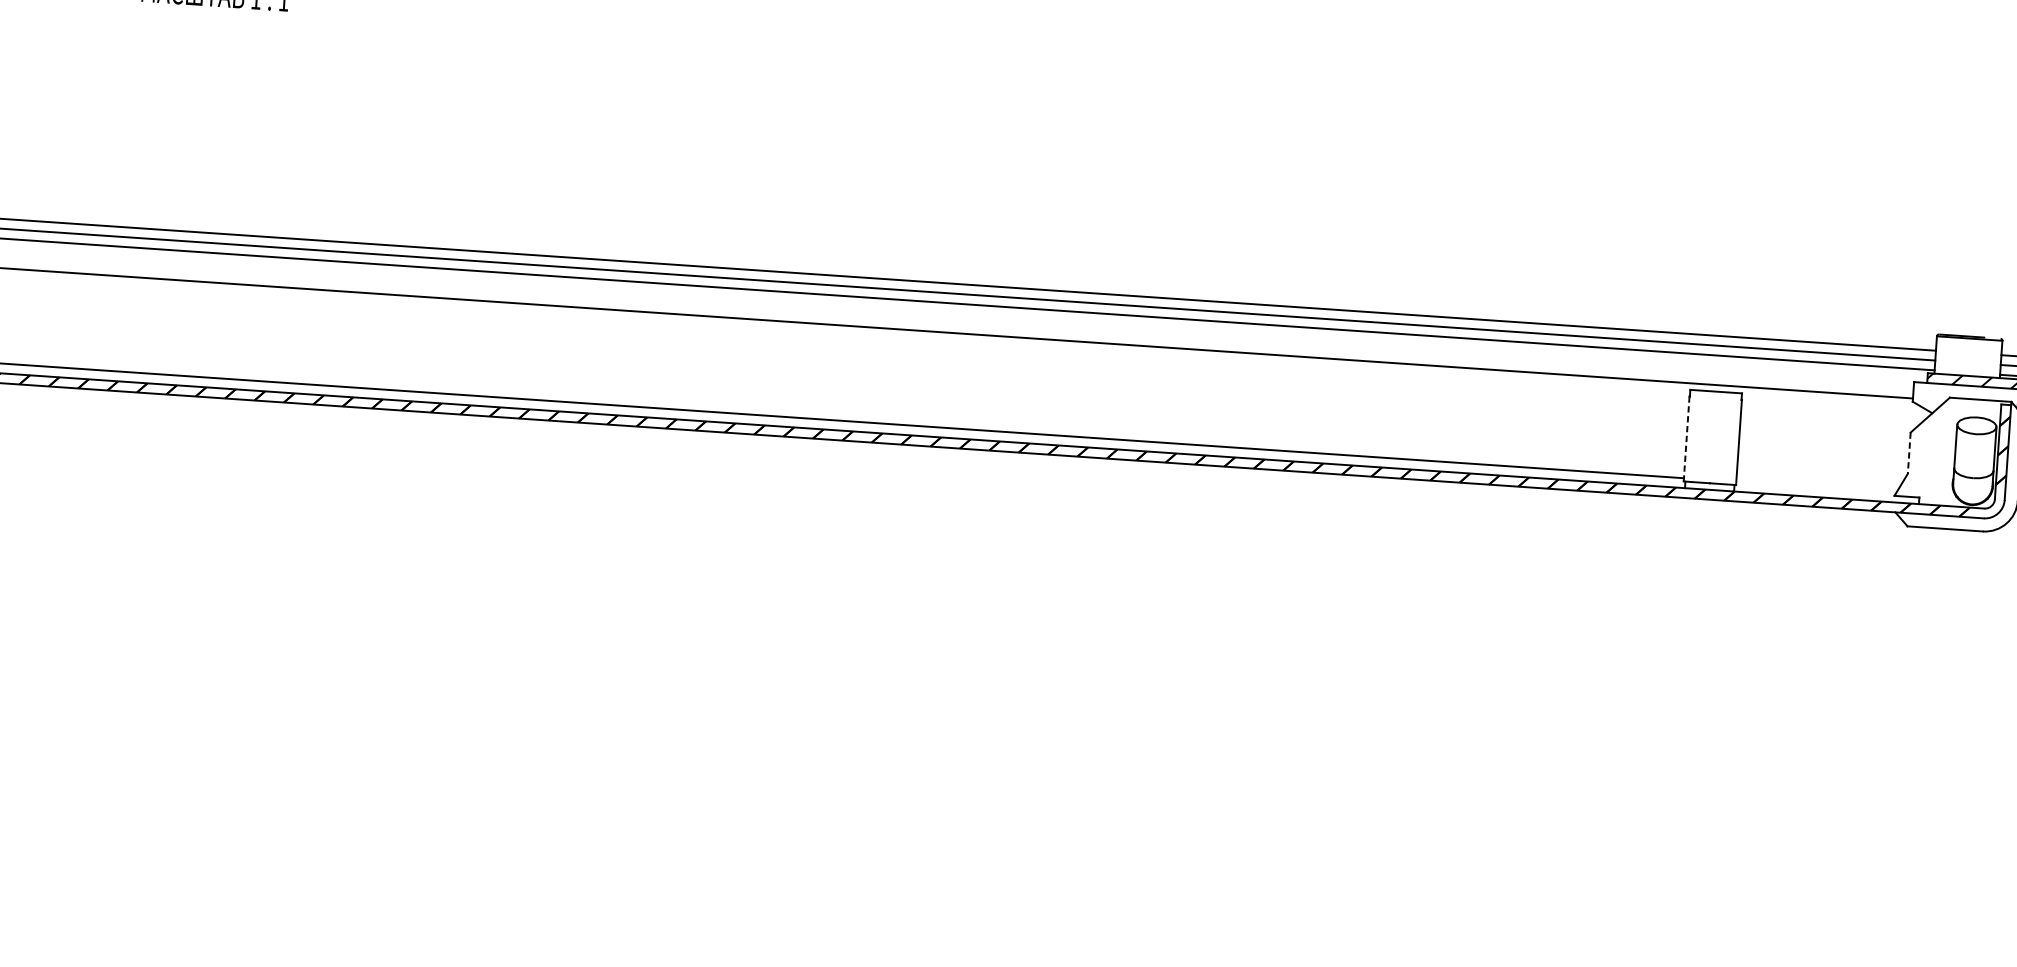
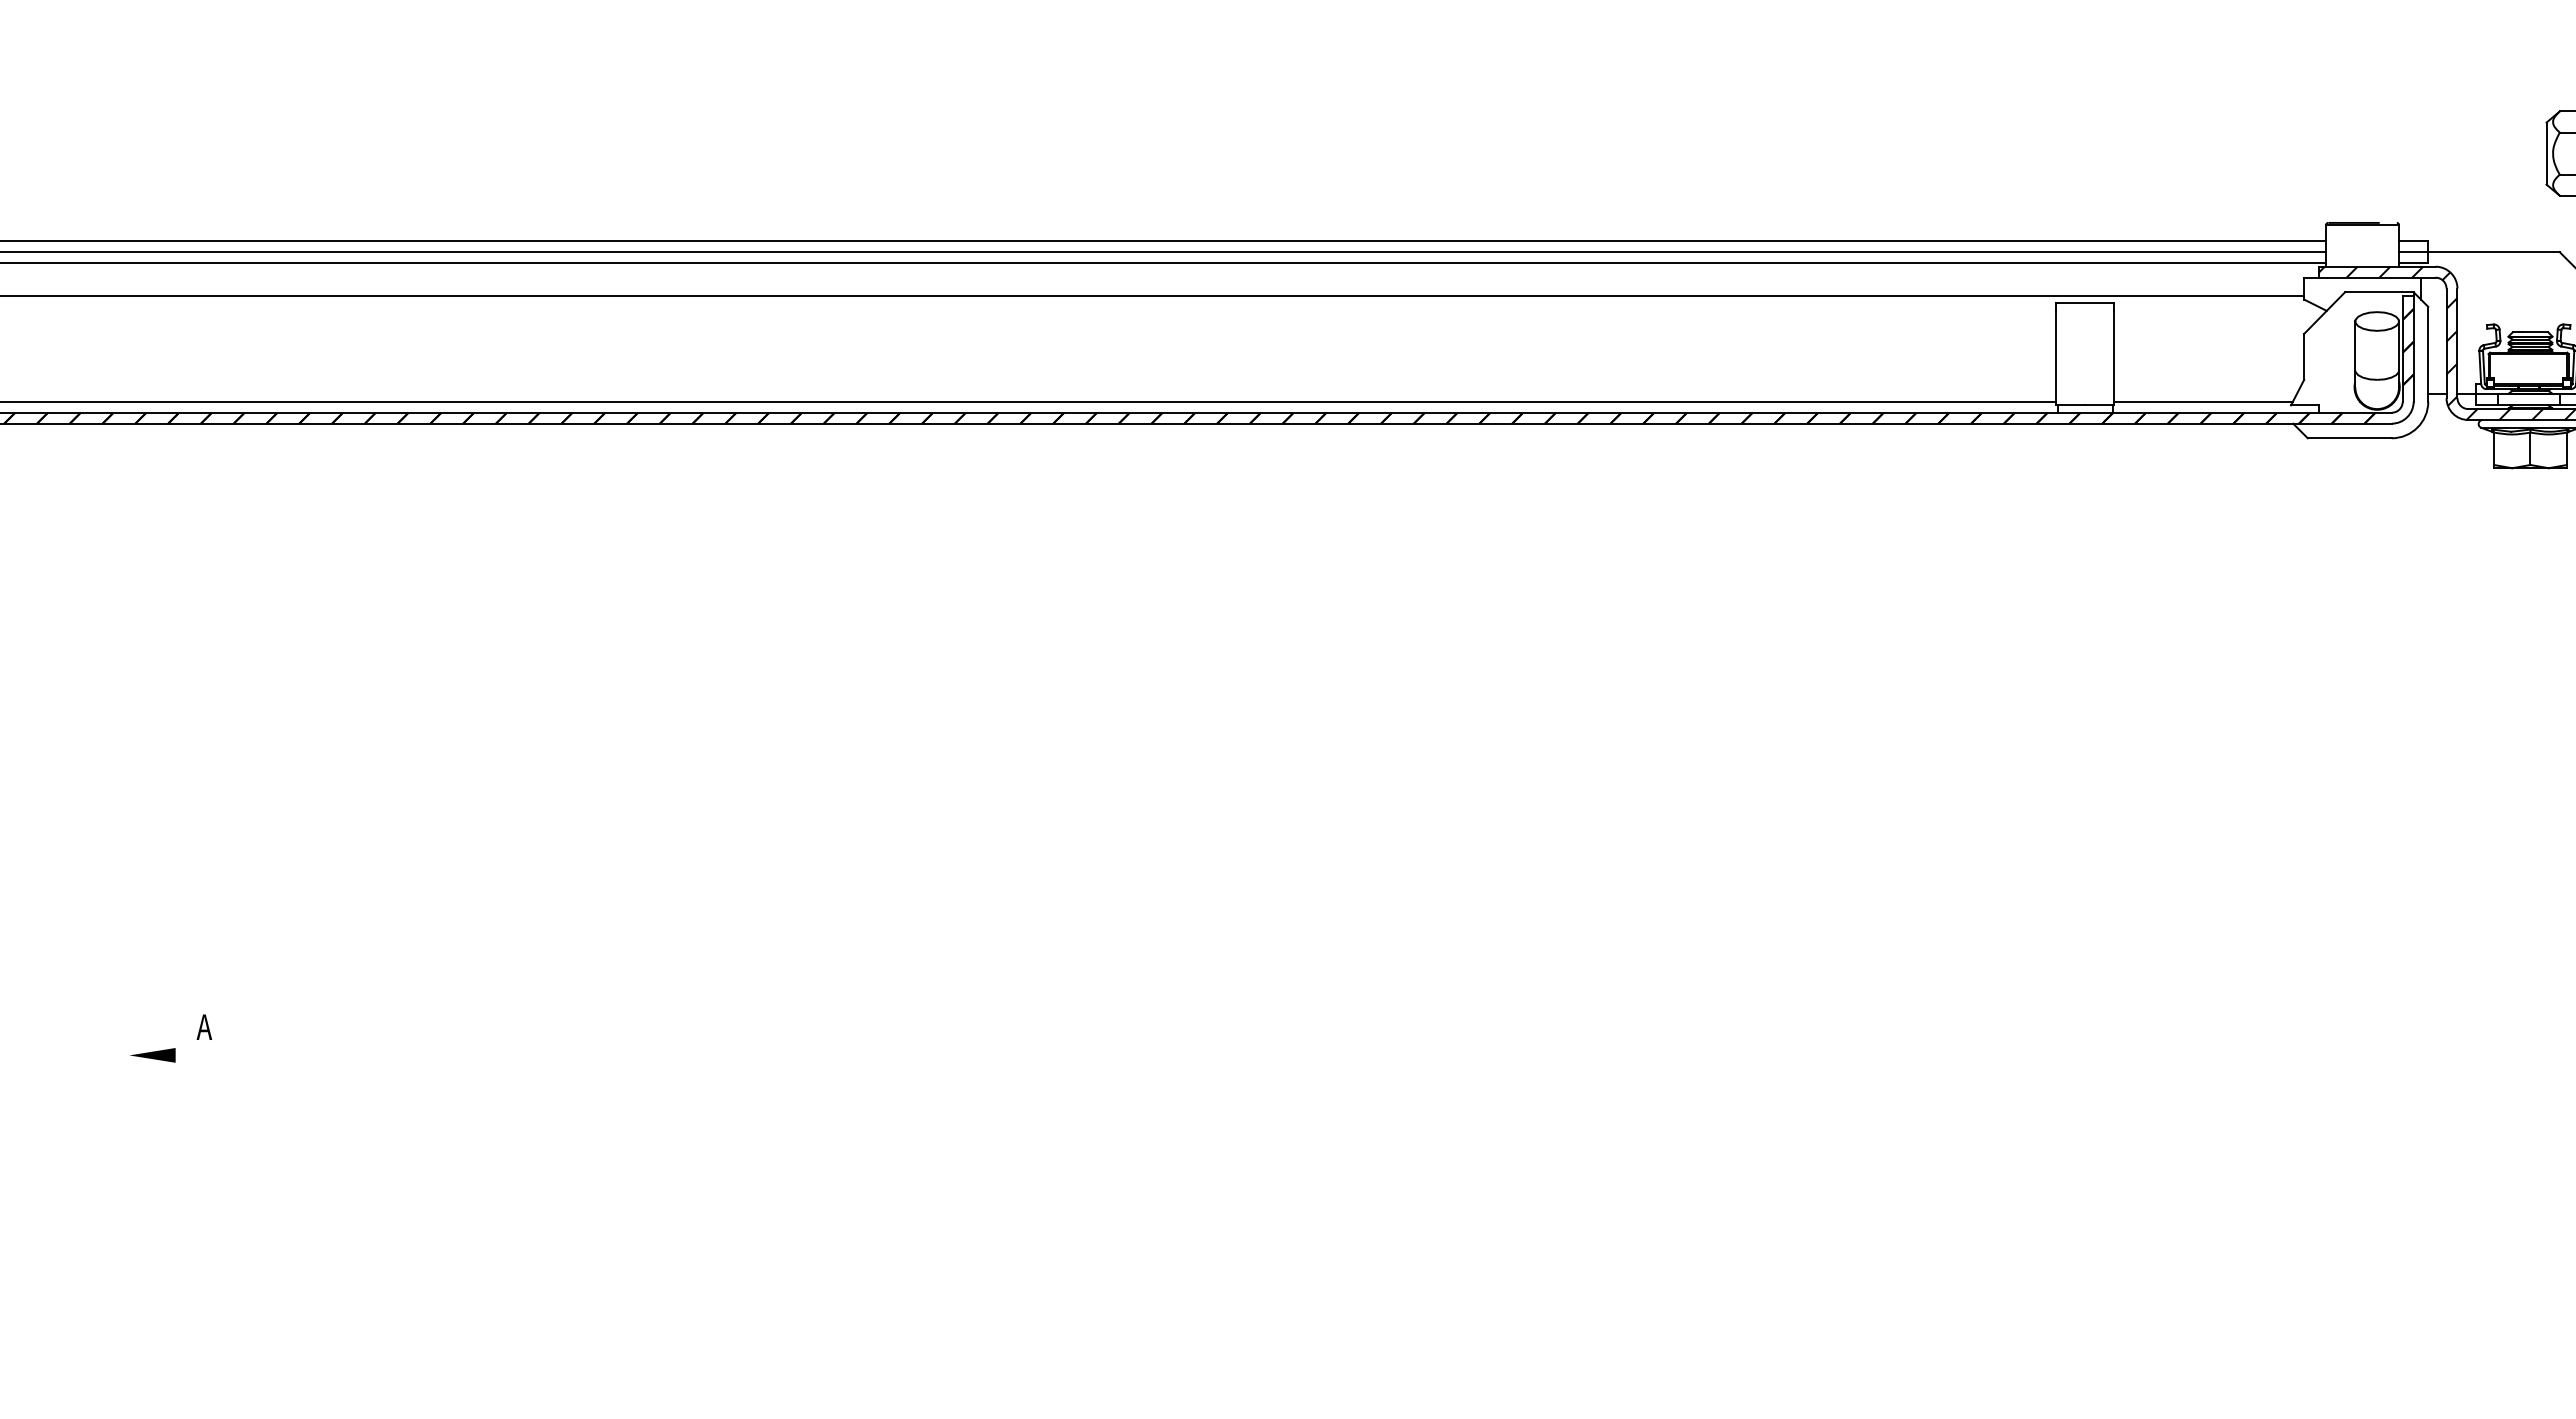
line: (1686, 439) -> (2055, 358), dashed -> solid
line: (1909, 452) -> (2304, 356), dashed -> solid
line: (1816, 486) -> (2203, 401), added

